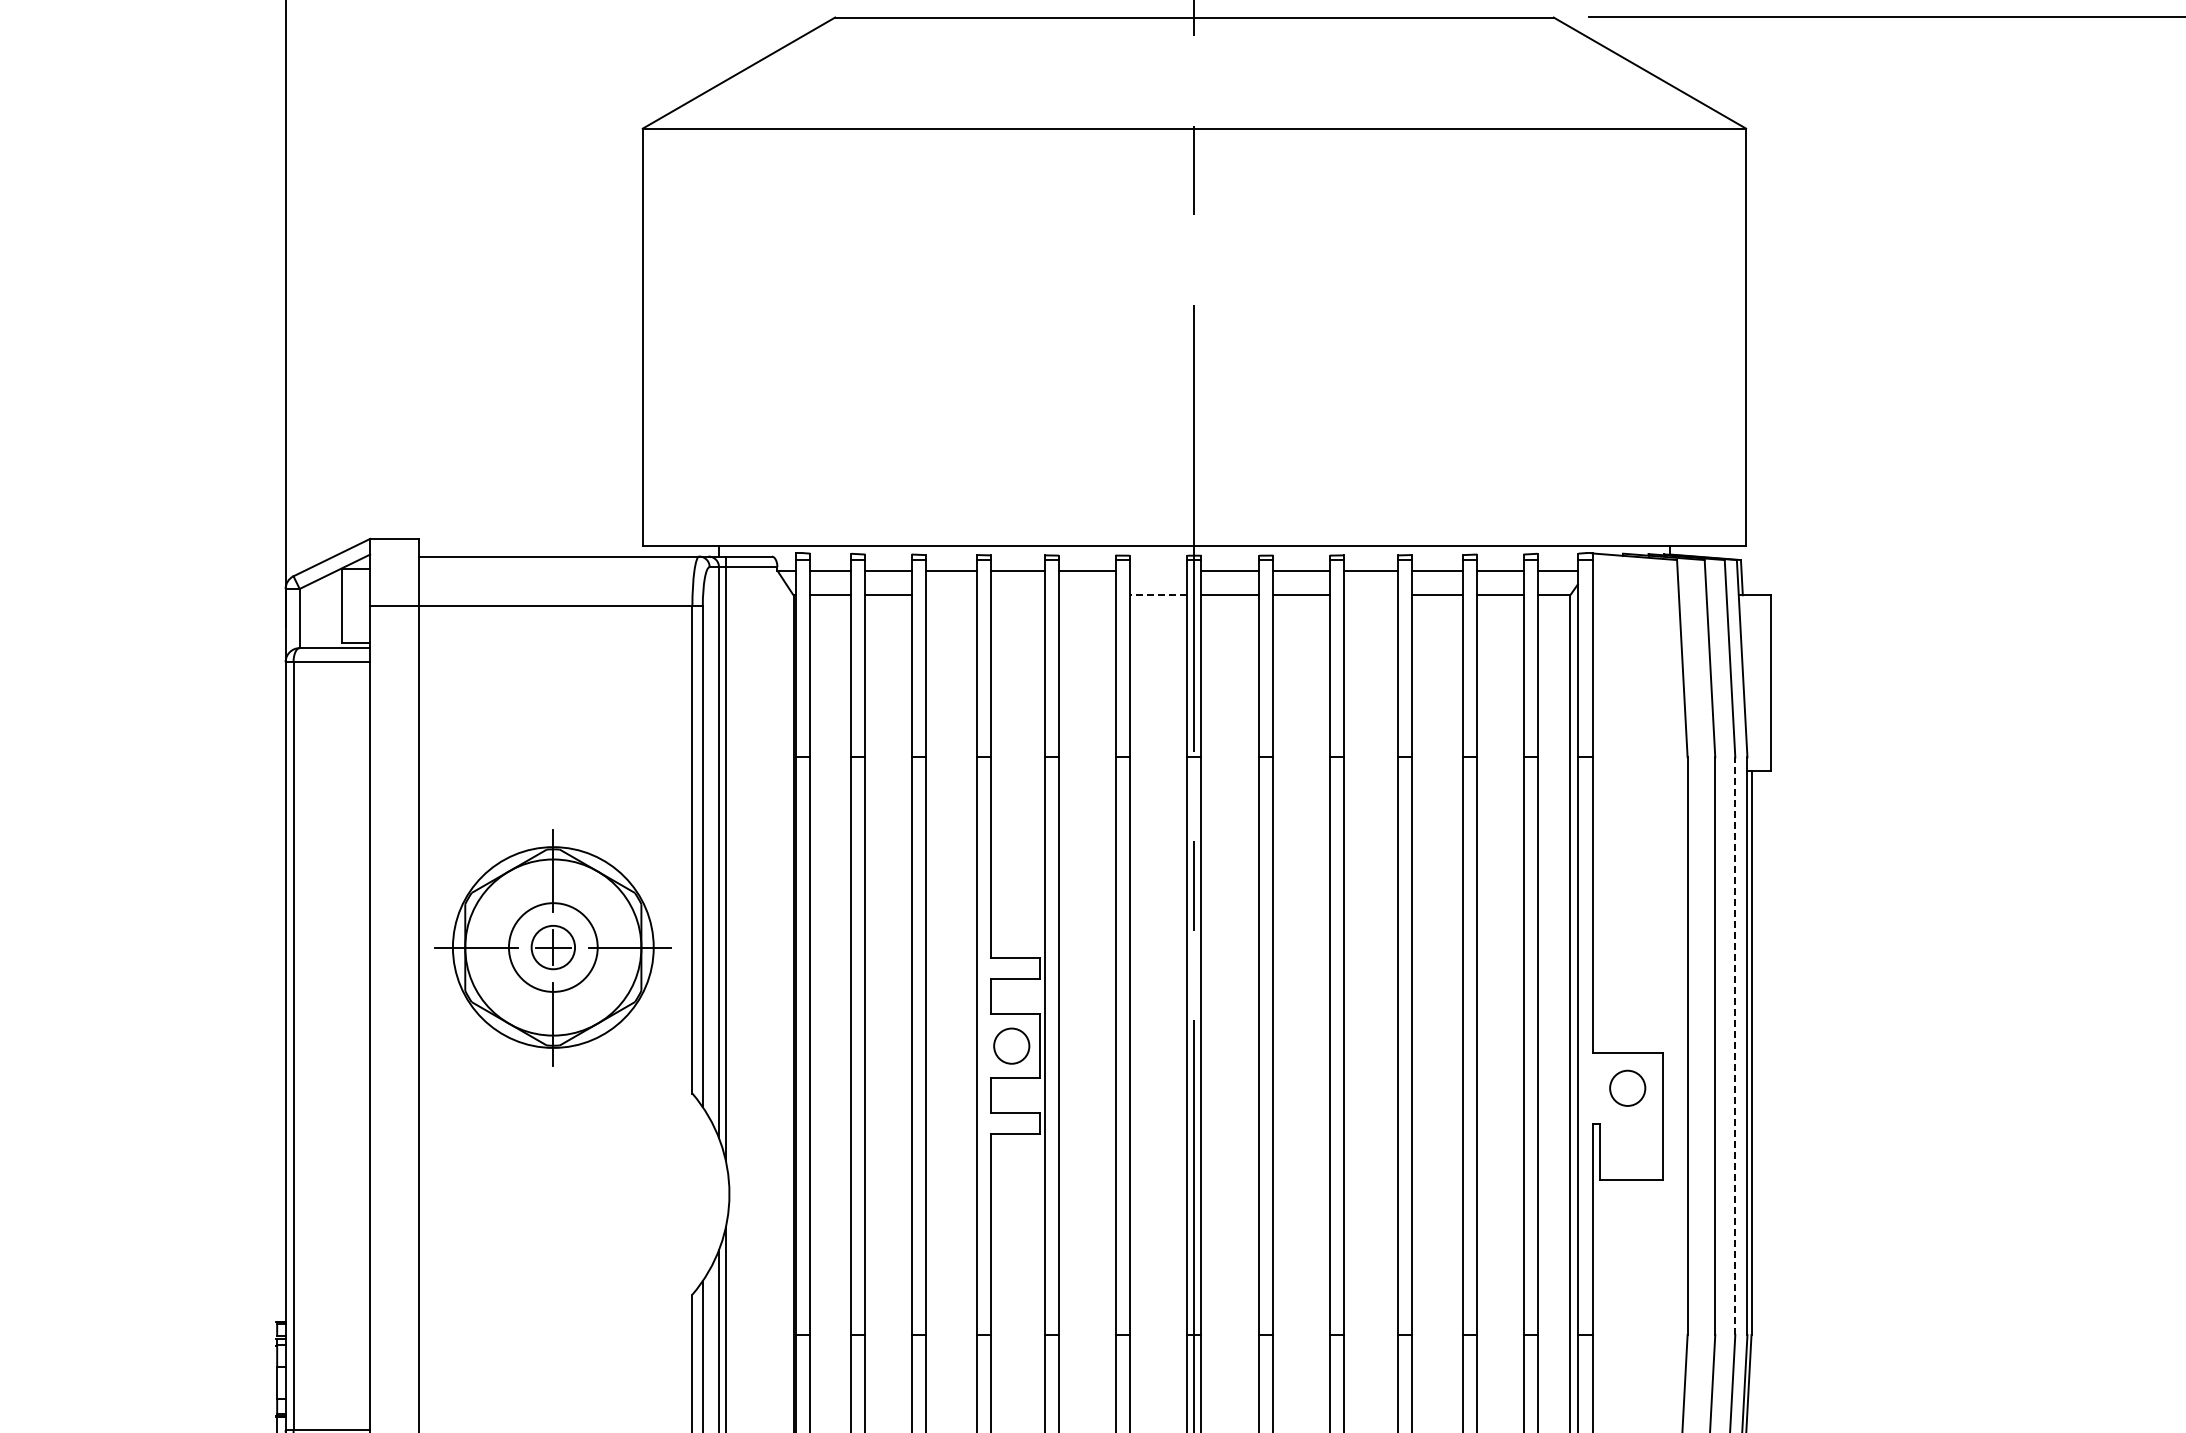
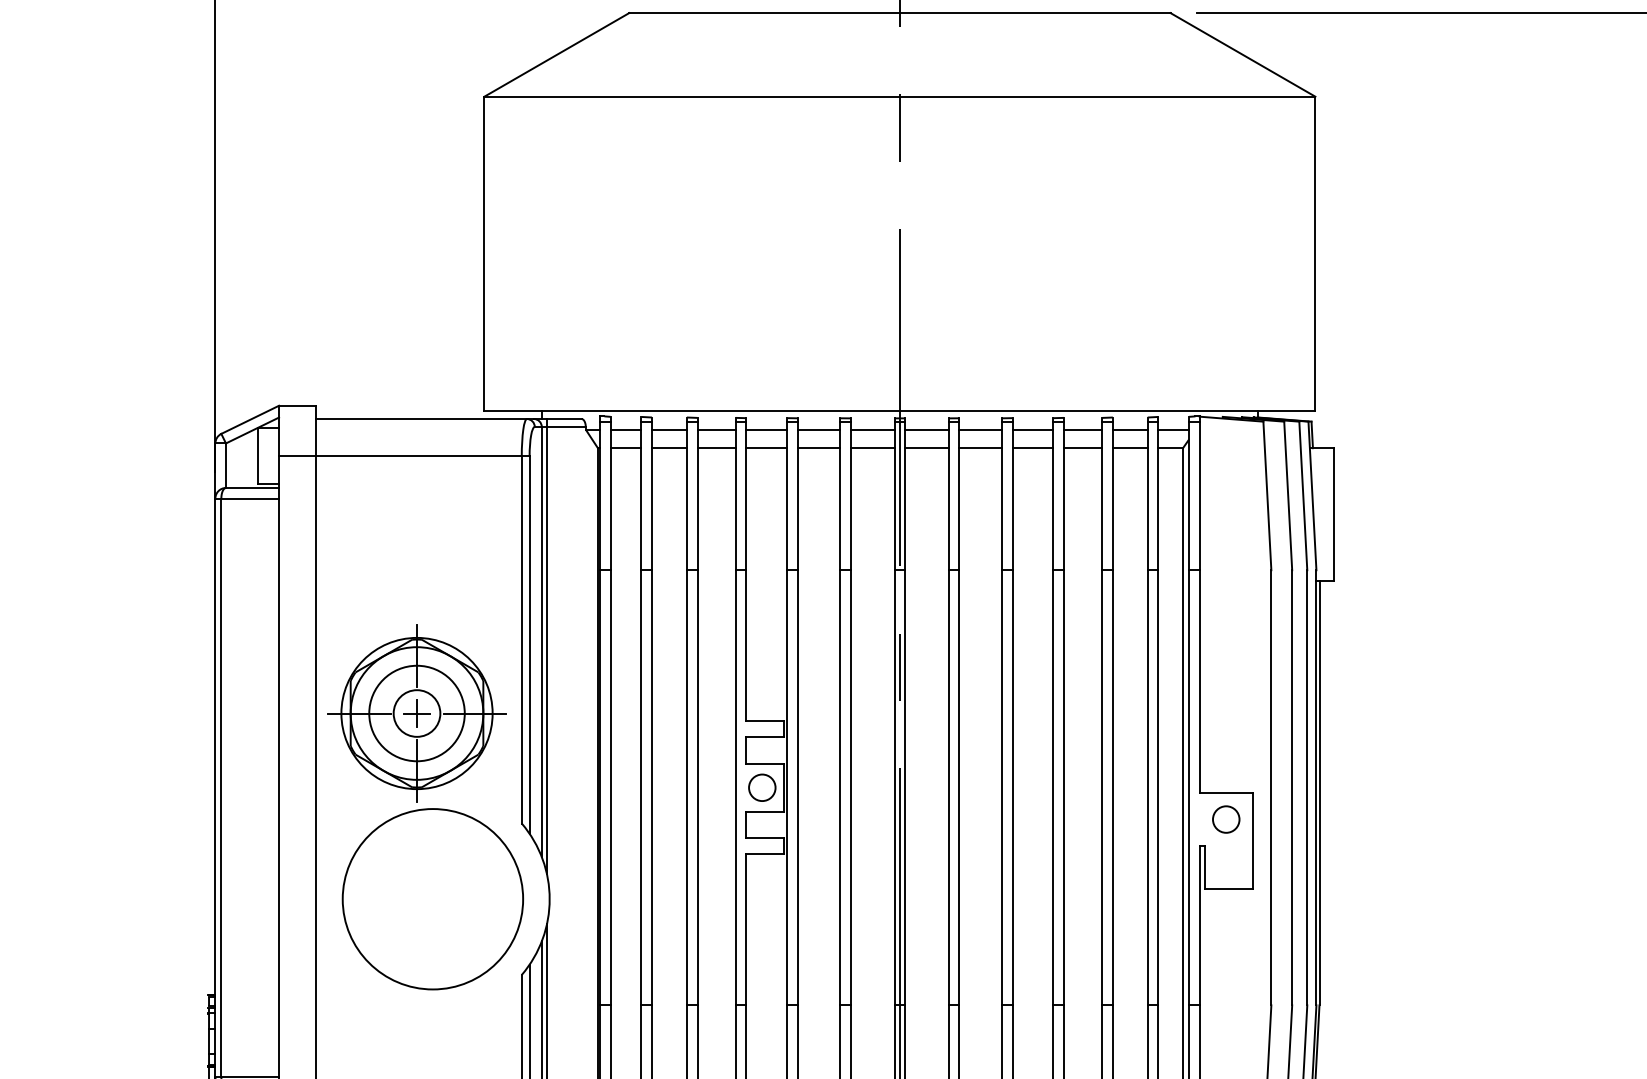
line: (1158, 570) -> (872, 429), added
line: (950, 595) -> (716, 448), added
line: (1017, 595) -> (766, 448), added
line: (1086, 595) -> (818, 448), added
line: (1158, 595) -> (872, 448), dashed -> solid
line: (1370, 595) -> (1032, 448), added
circle: (552, 947) -> (416, 713), size x1.43
circle: (553, 947) -> (417, 713), size x1.43
line: (1735, 1046) -> (1307, 788), dashed -> solid
circle: (574, 1193) -> (432, 898), added

